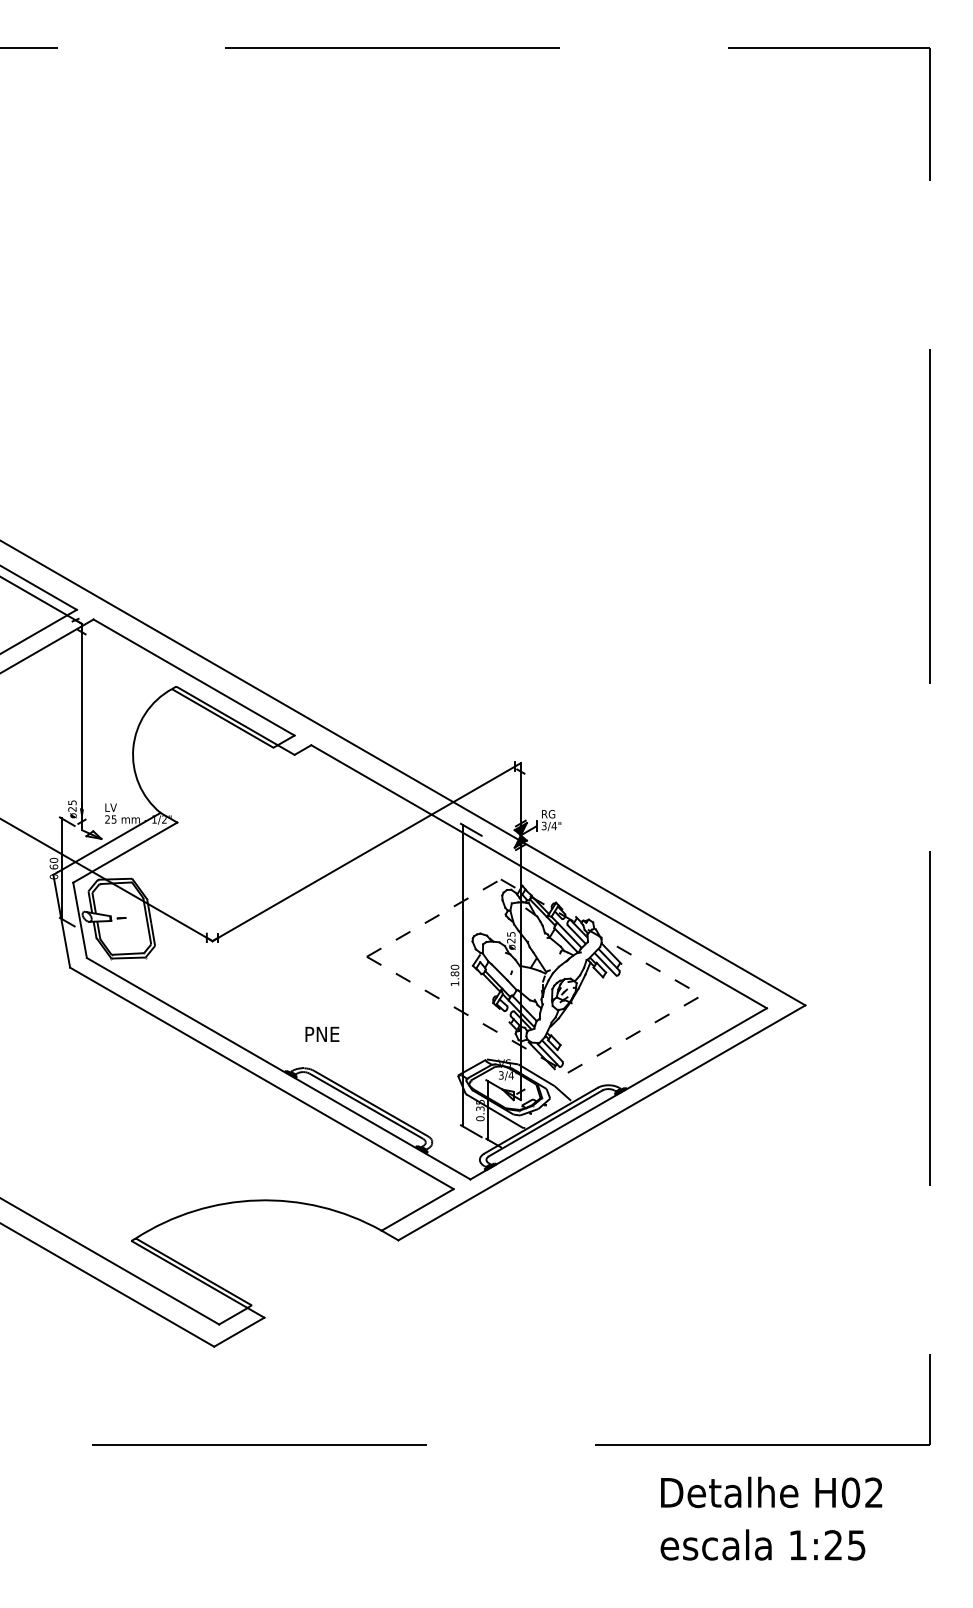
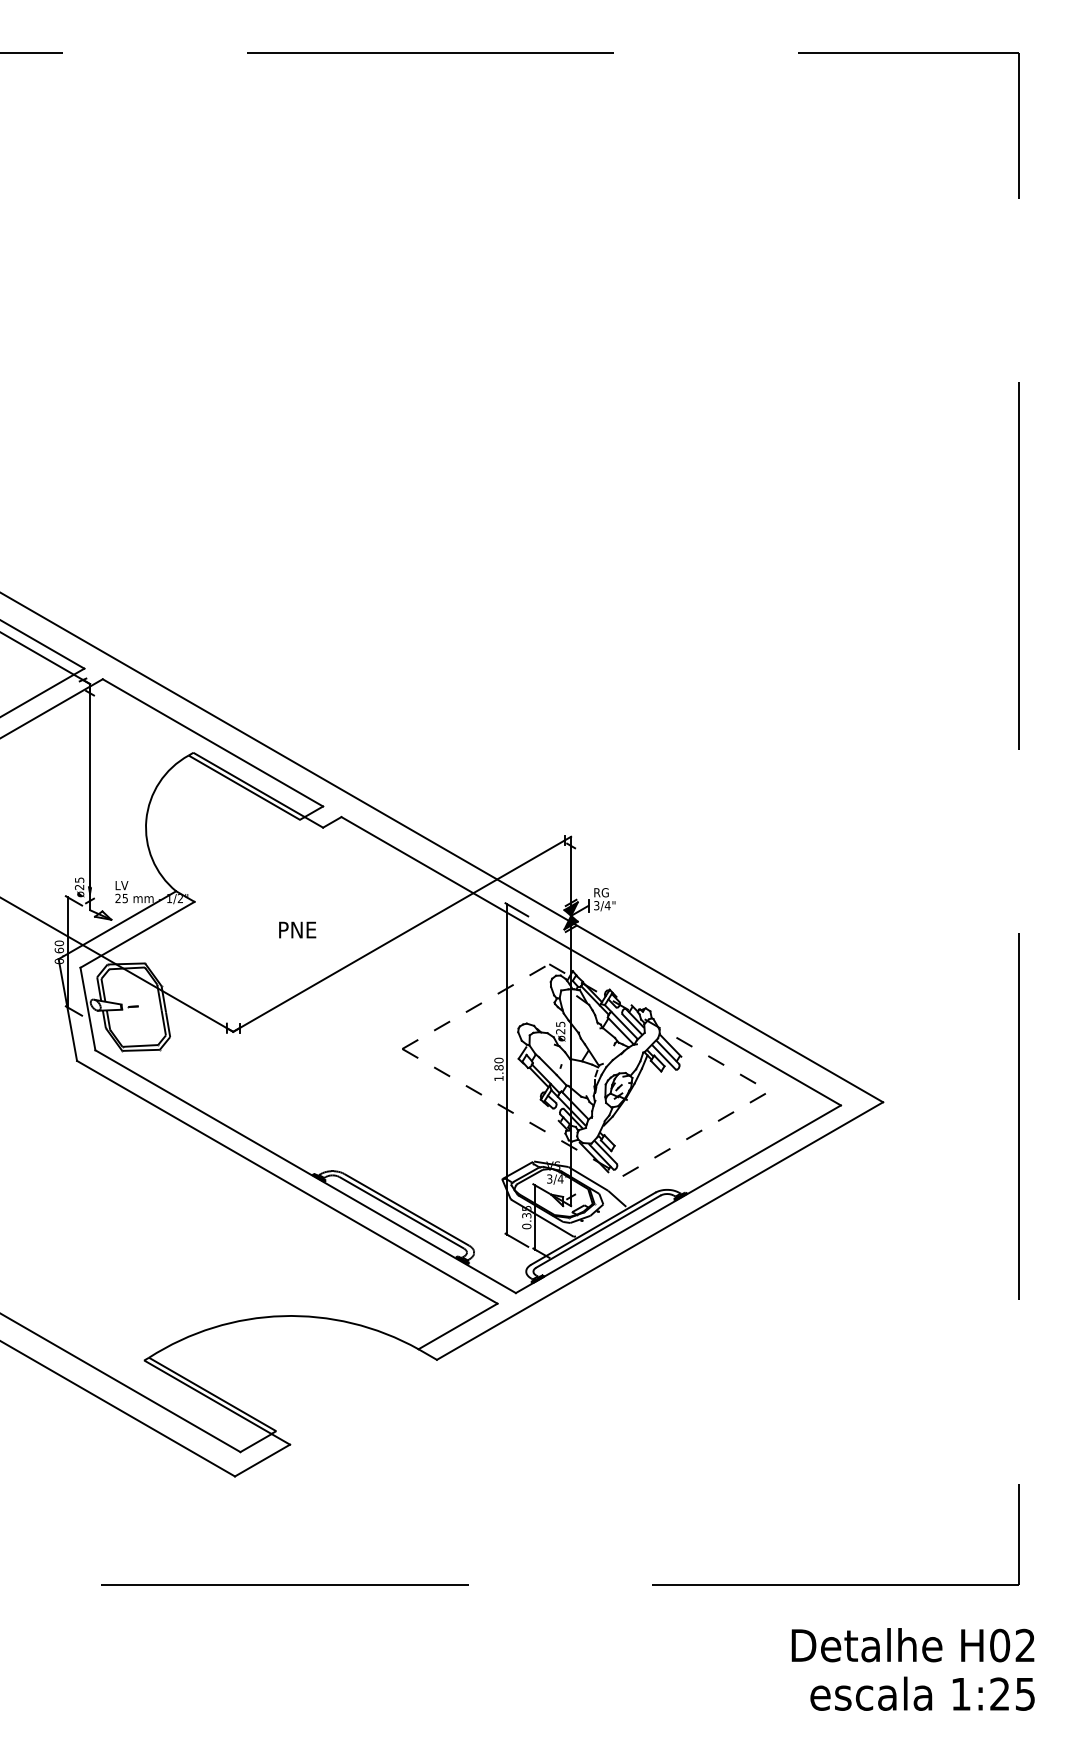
text: (322, 1033) -> (297, 929), moved
text: (771, 1492) -> (912, 1645), moved
text: (762, 1544) -> (922, 1693), moved

